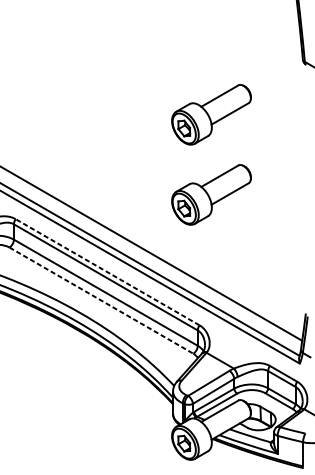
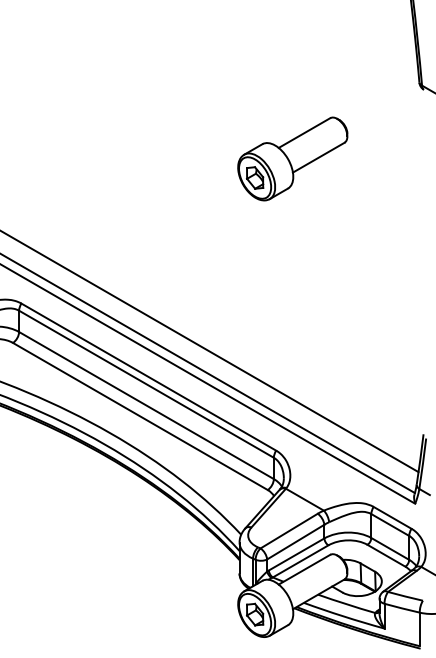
part: (211, 194) -> (292, 269), removed
line: (107, 271) -> (148, 376), dashed -> solid
line: (101, 300) -> (140, 416), dashed -> solid

